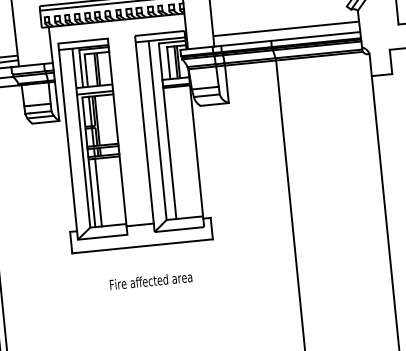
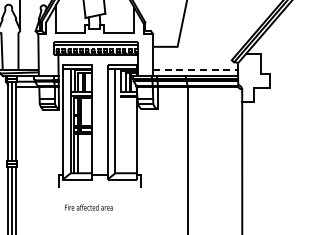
line: (286, 28) -> (195, 69), solid -> dashed
line: (170, 149) -> (121, 132), removed
line: (141, 247) -> (99, 187), removed
text: (150, 280) -> (88, 207), moved

